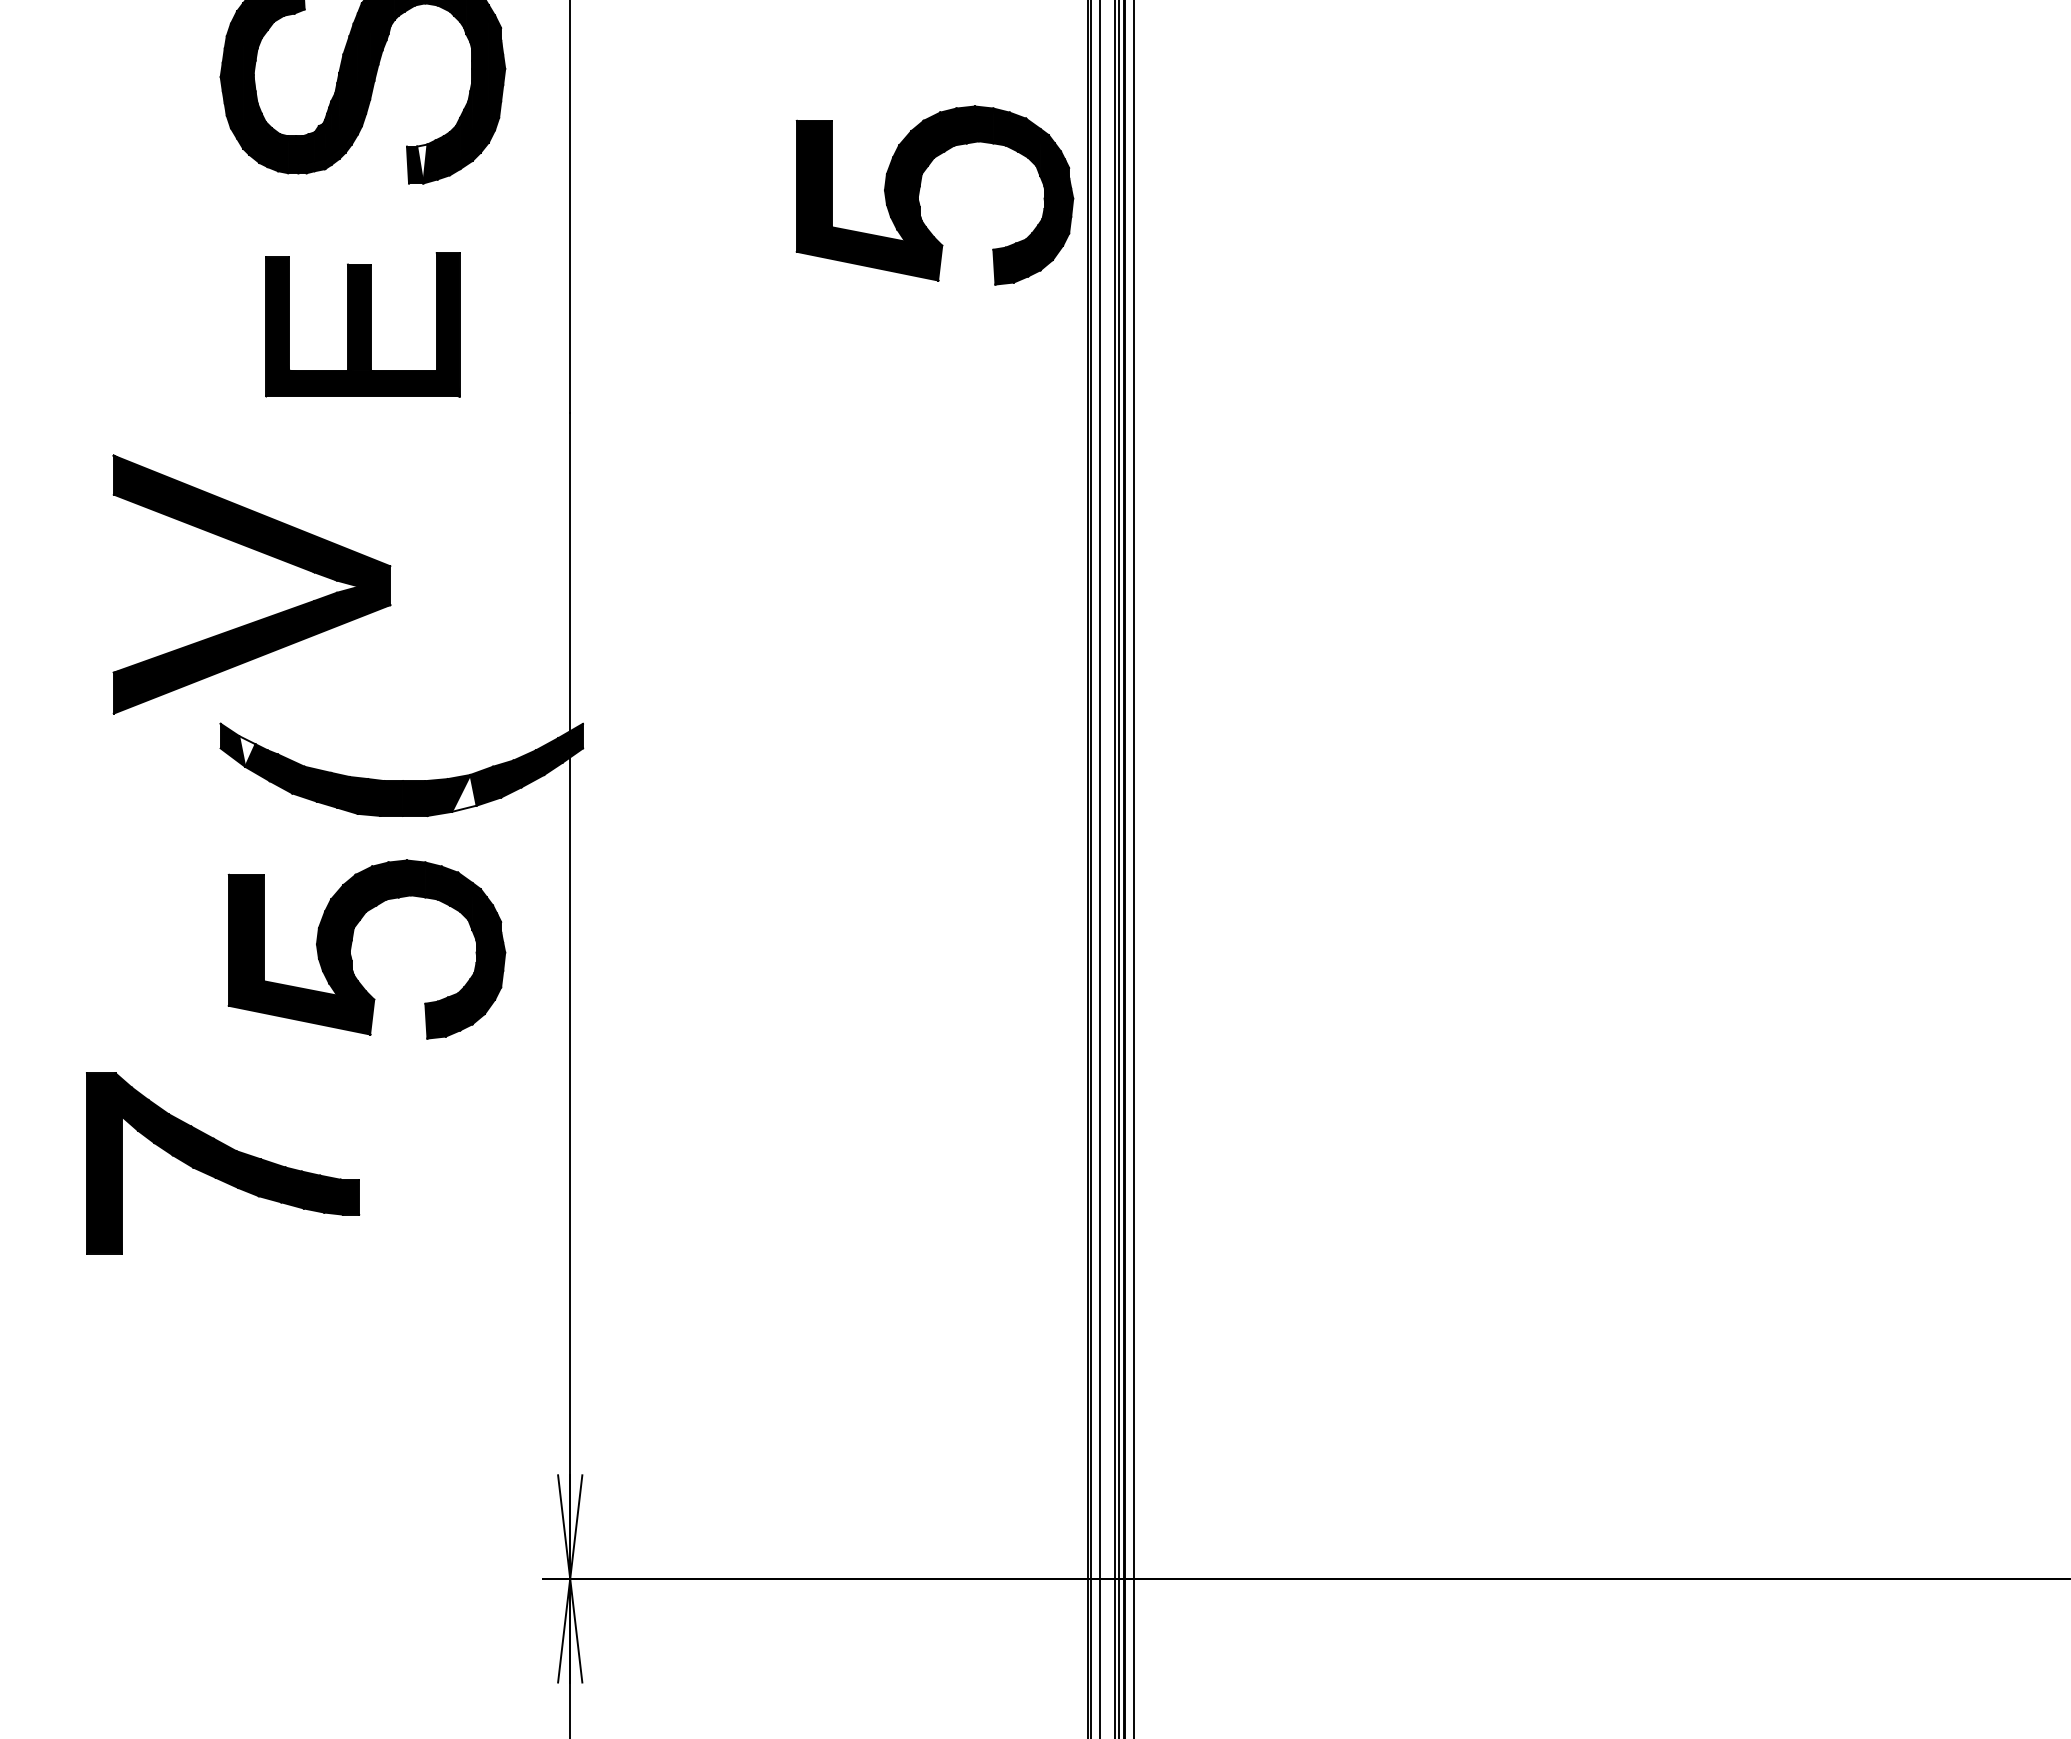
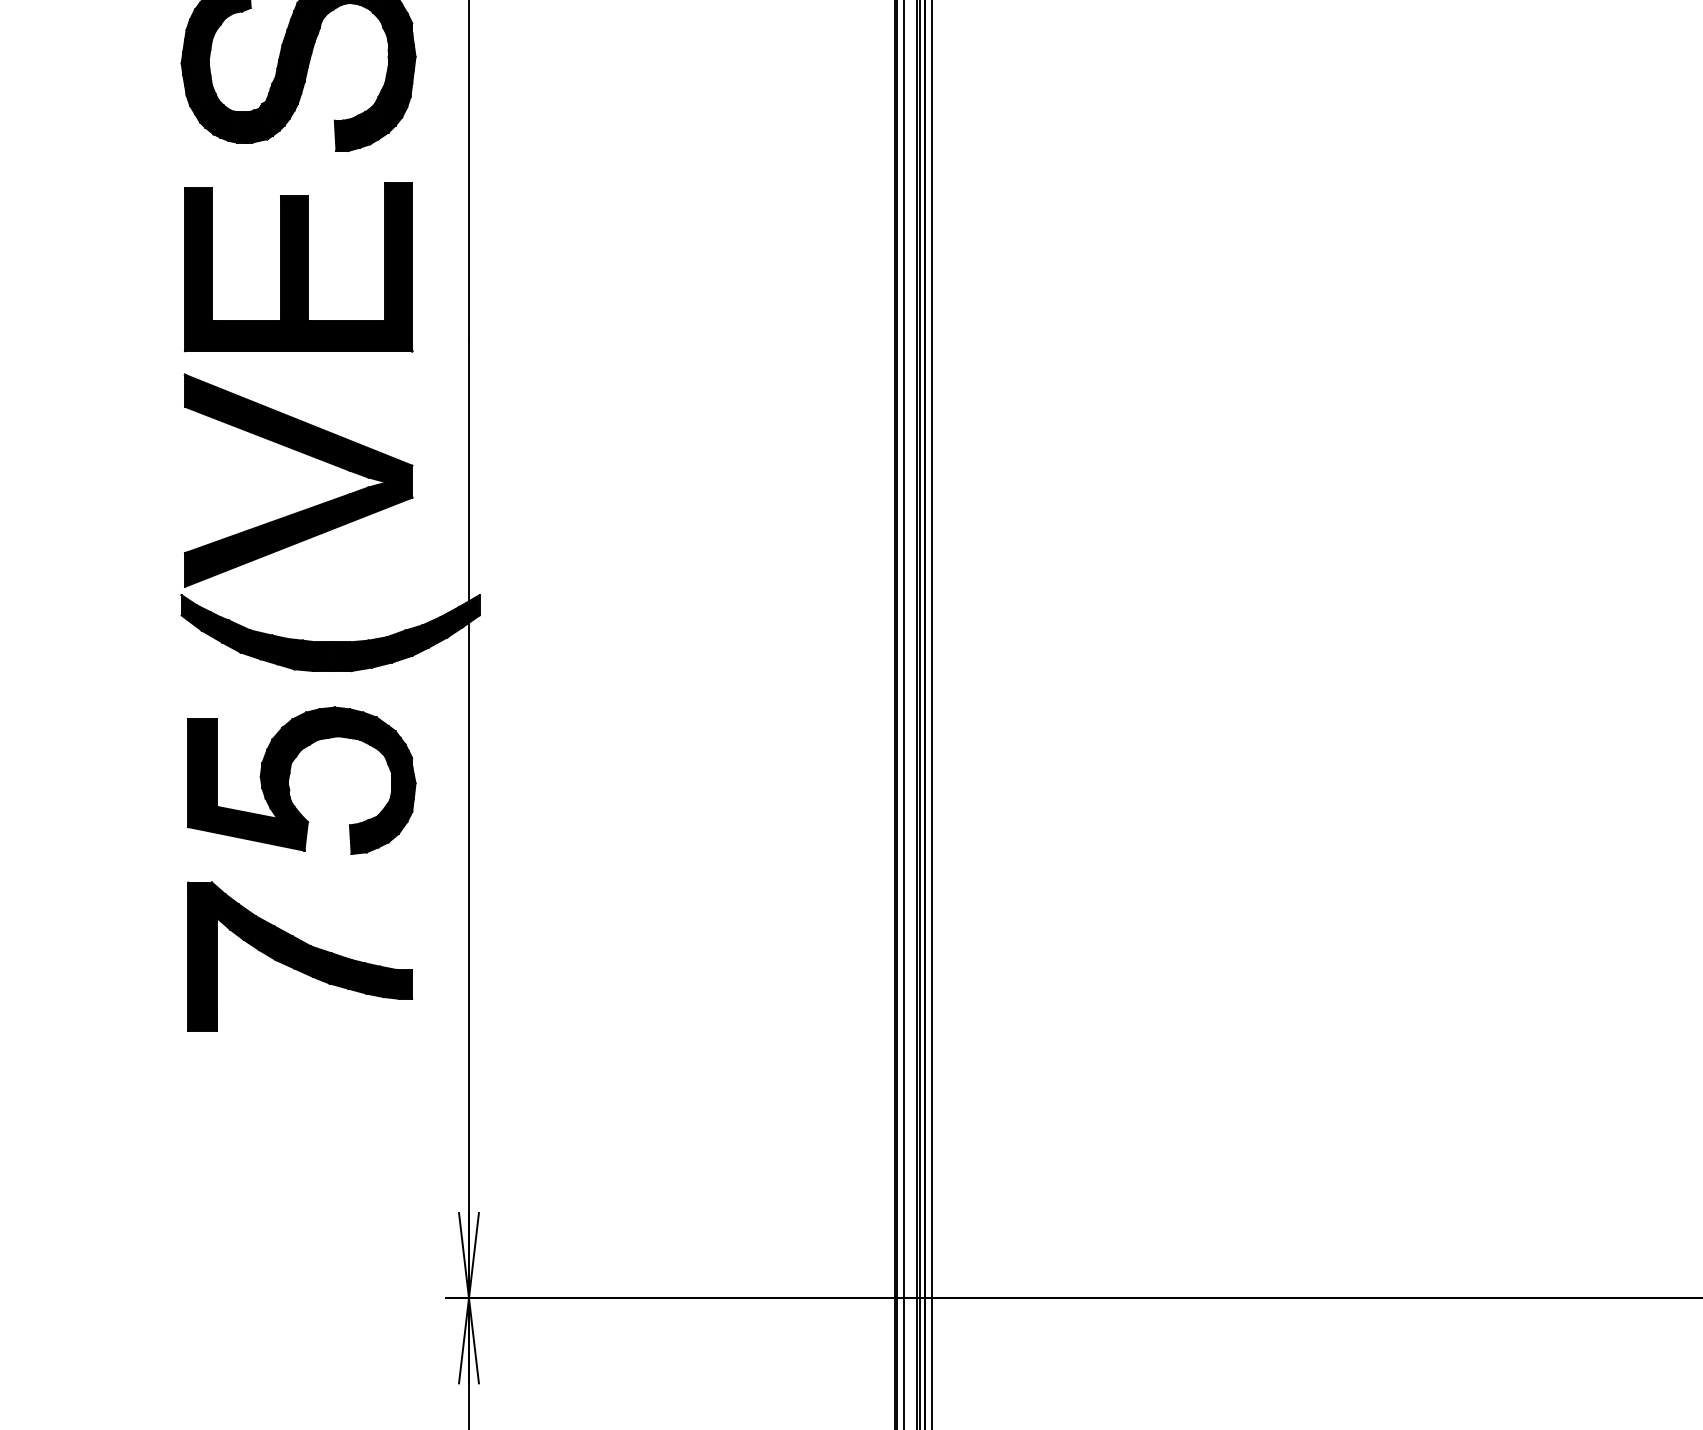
fill: (422, 163) -> (347, 134), added
part: (919, 195) -> (756, 160), removed
part: (362, 324) -> (298, 266), size x1.43
part: (262, 553) -> (307, 455), moved
fill: (247, 751) -> (203, 617), added
fill: (464, 792) -> (382, 651), added
part: (223, 1163) -> (300, 956), moved

